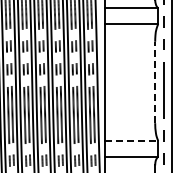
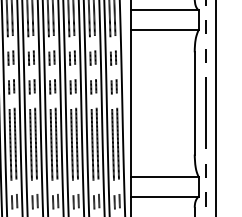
line: (155, 82) -> (195, 103), dashed -> solid
line: (131, 140) -> (164, 176), dashed -> solid

